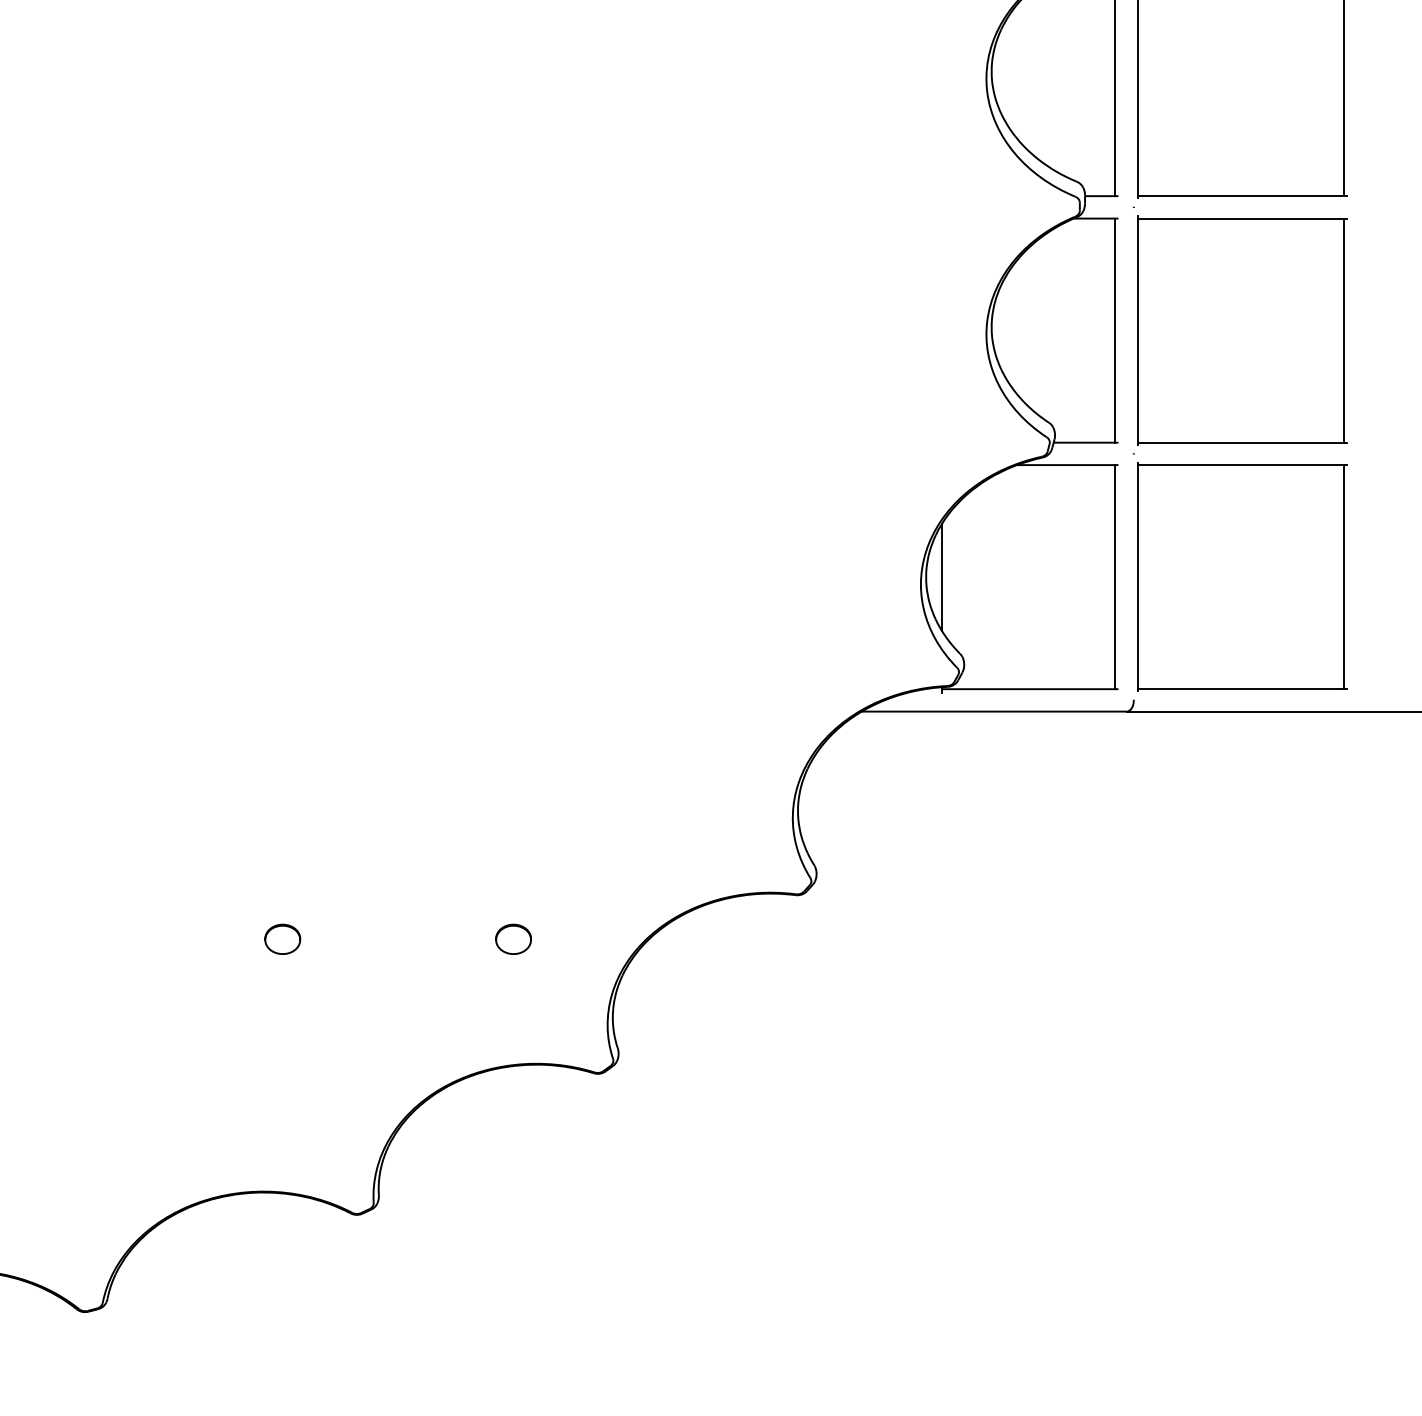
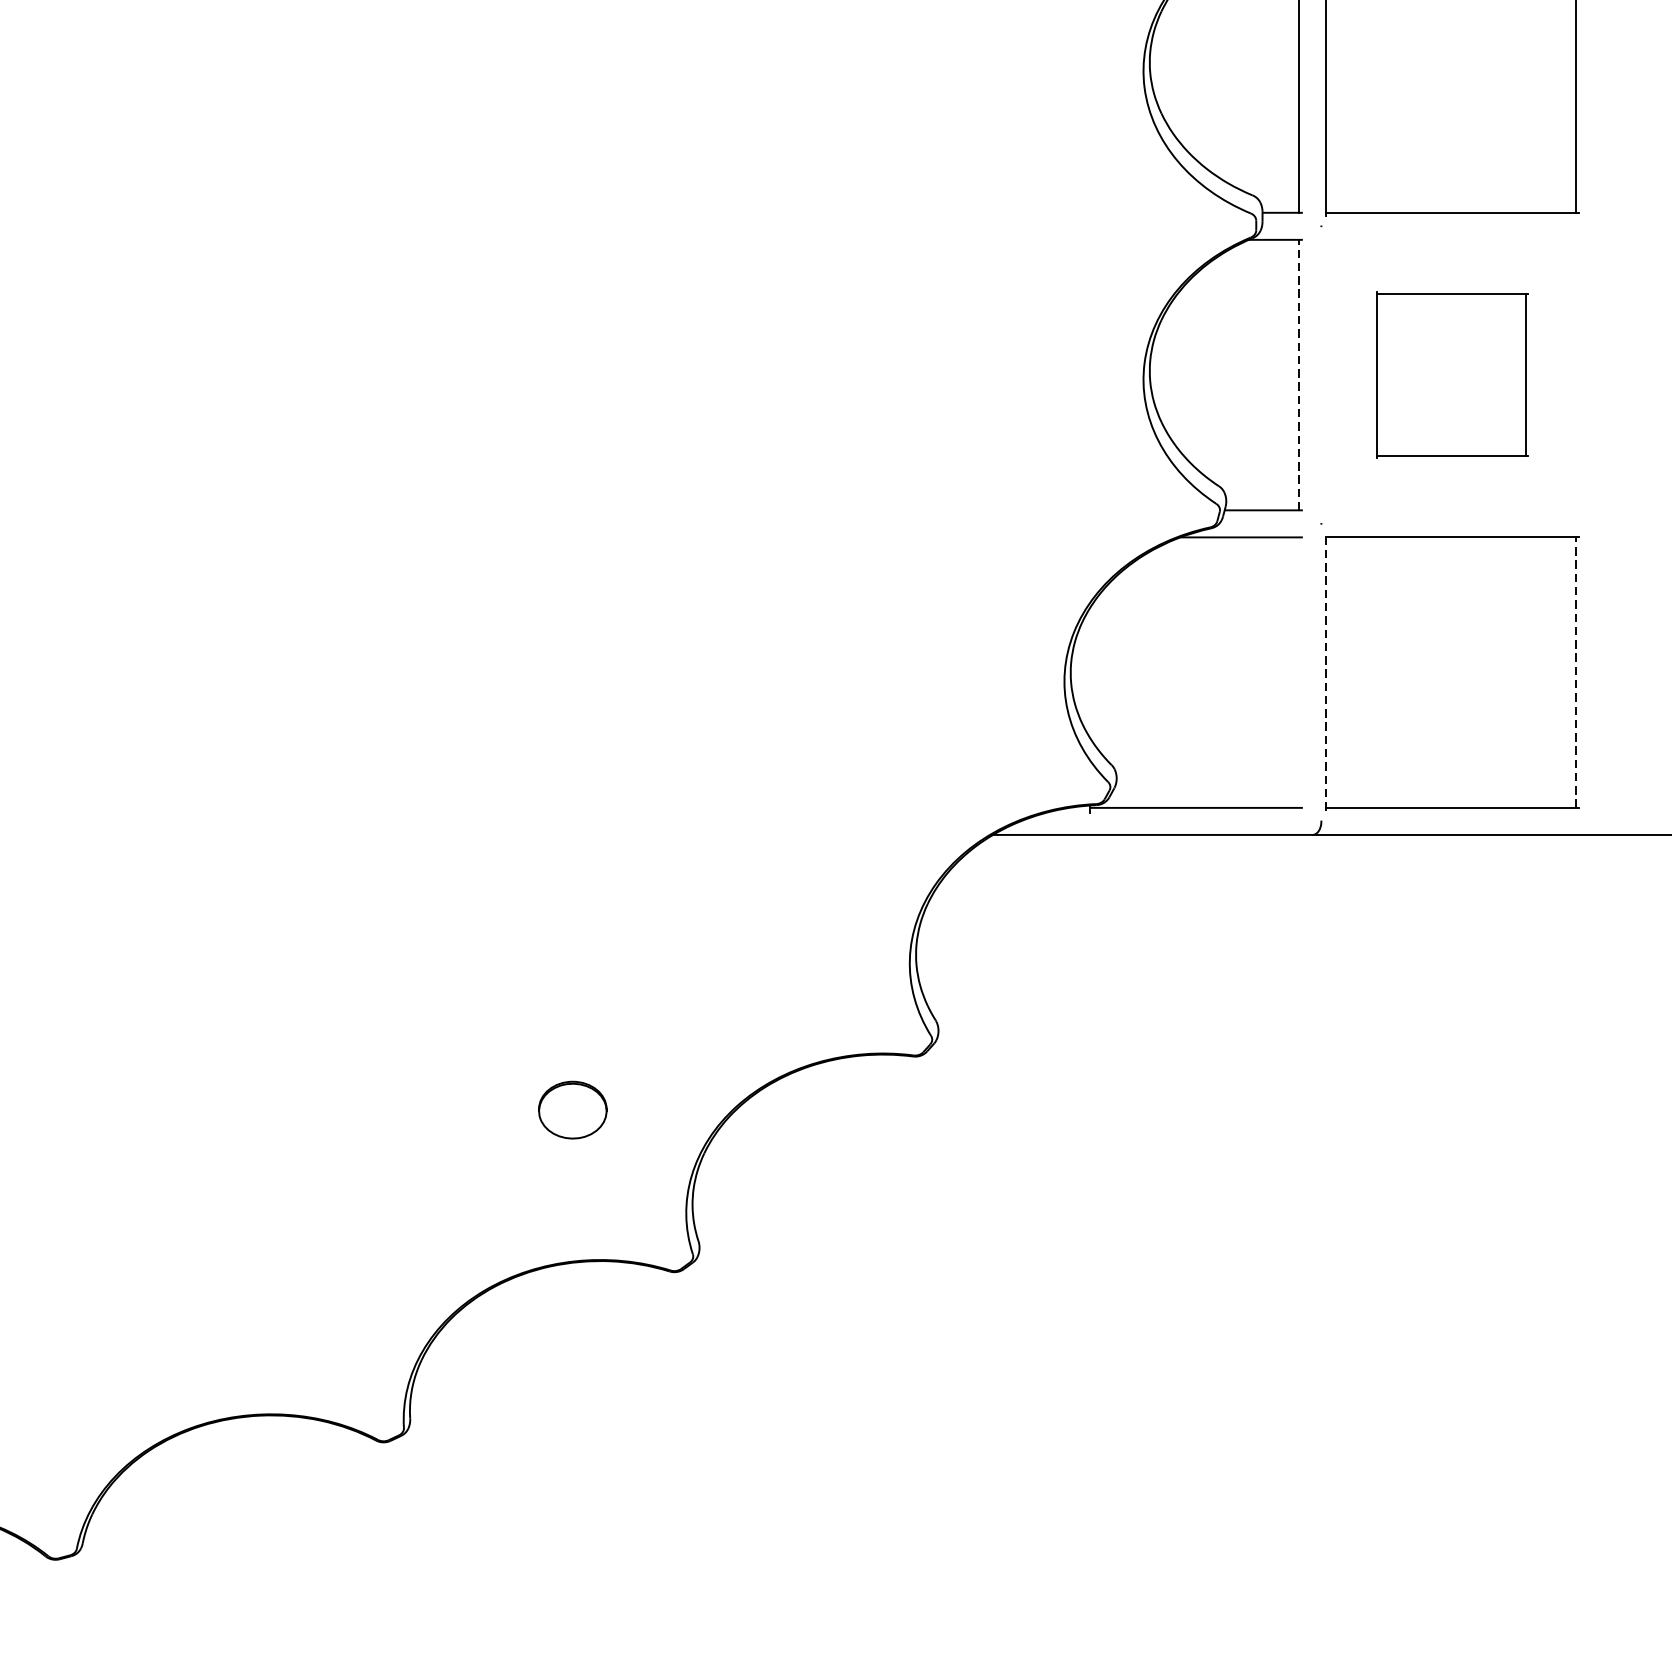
line: (1115, 330) -> (1299, 374), solid -> dashed
part: (1242, 330) -> (1452, 374), size x0.6
line: (1137, 576) -> (1325, 671), solid -> dashed
line: (1344, 576) -> (1575, 671), solid -> dashed
line: (942, 577) -> (1090, 673), removed
line: (1115, 577) -> (1299, 673), removed
part: (282, 938) -> (293, 1108), removed
part: (513, 938) -> (572, 1108), size x1.6

